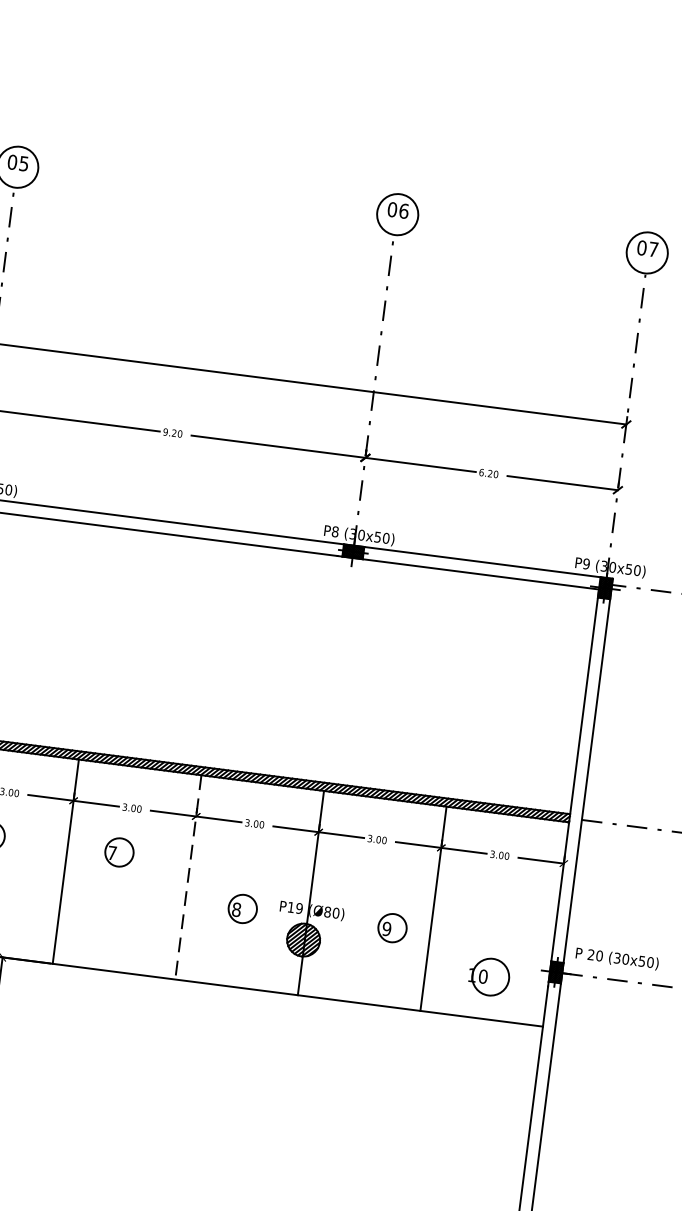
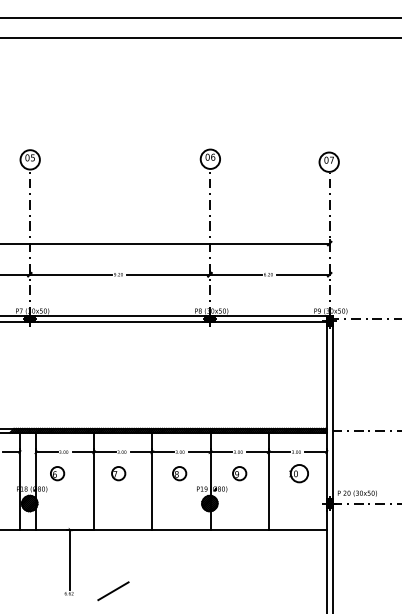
line: (188, 878) -> (152, 481), dashed -> solid
part: (242, 908) -> (179, 473), moved
part: (392, 927) -> (239, 473), moved
part: (488, 976) -> (298, 473), moved
line: (76, 1099) -> (113, 591), added

